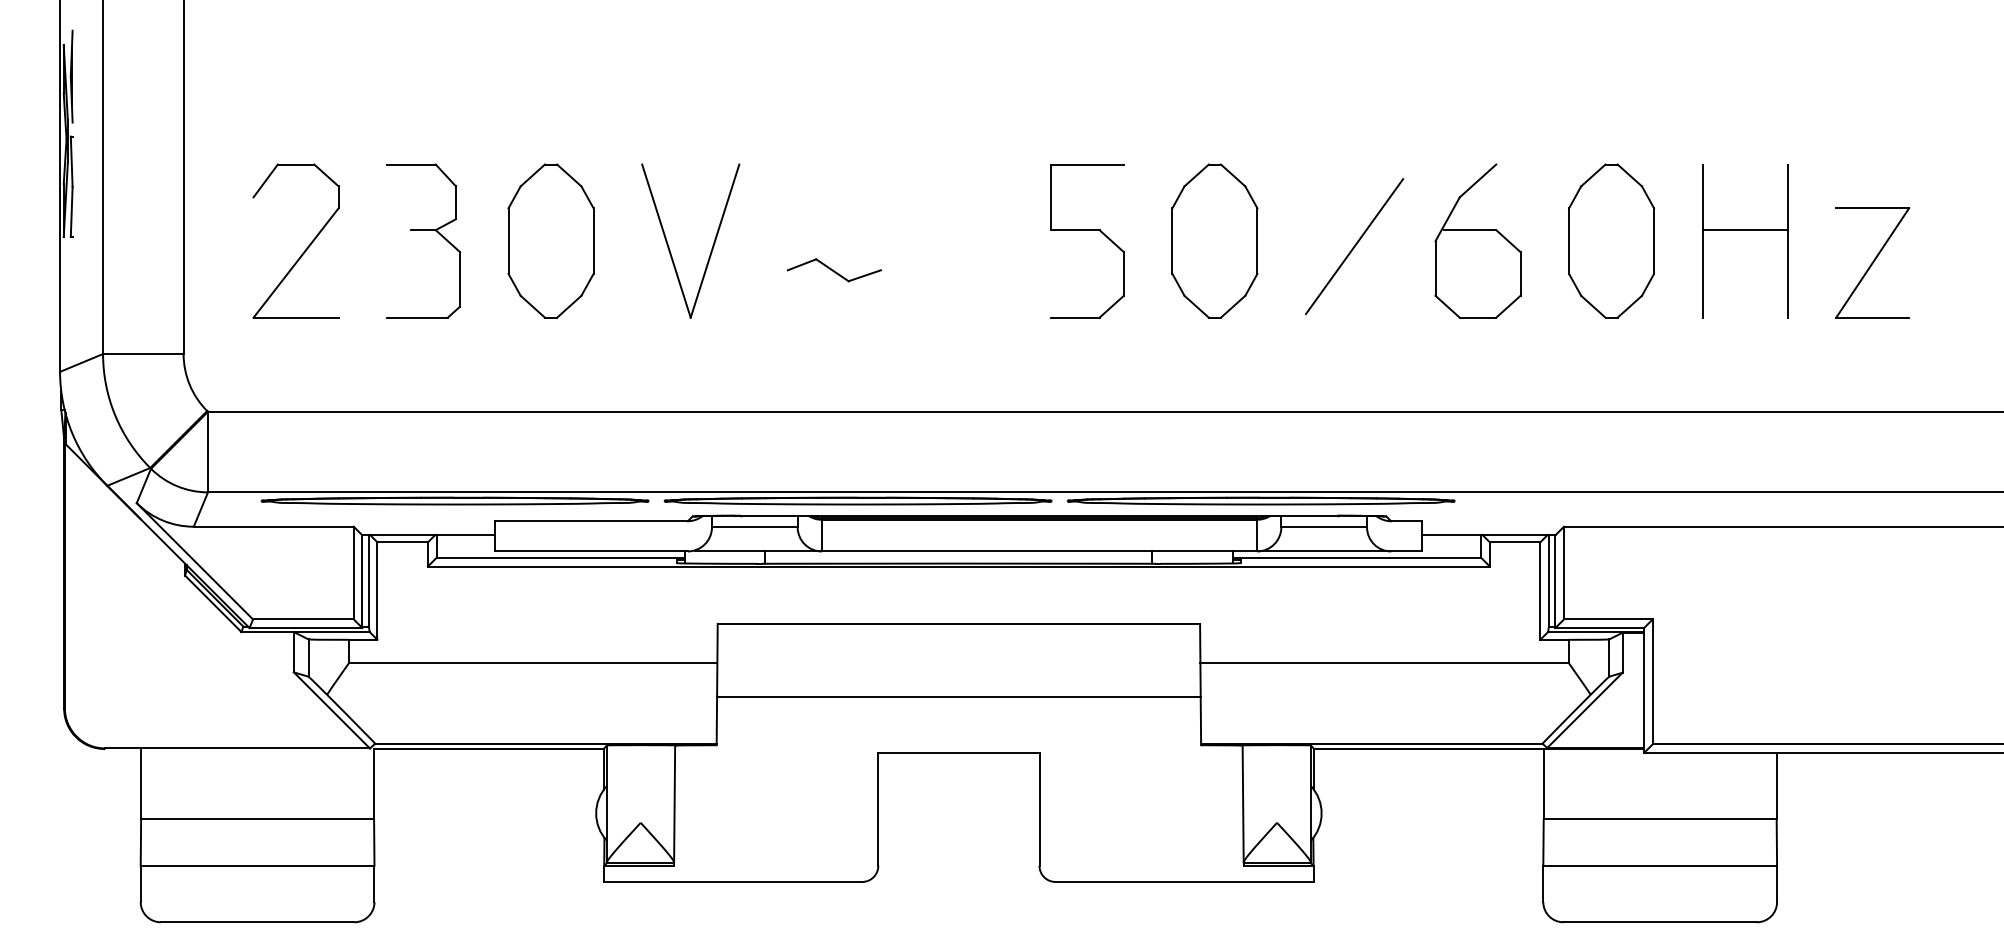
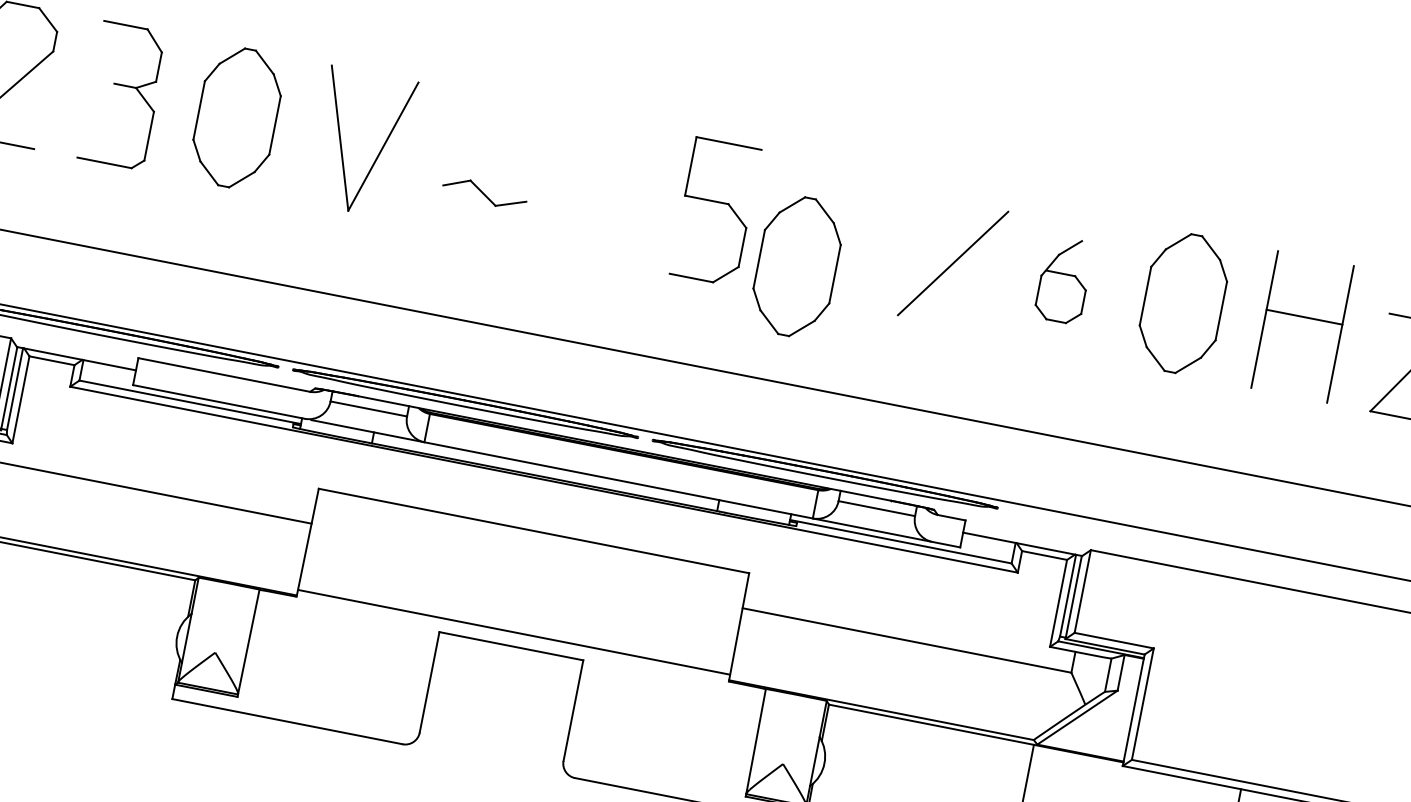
part: (1214, 240) -> (796, 266), moved
part: (1477, 240) -> (1063, 279), size x0.6
line: (958, 696) -> (513, 632), moved

